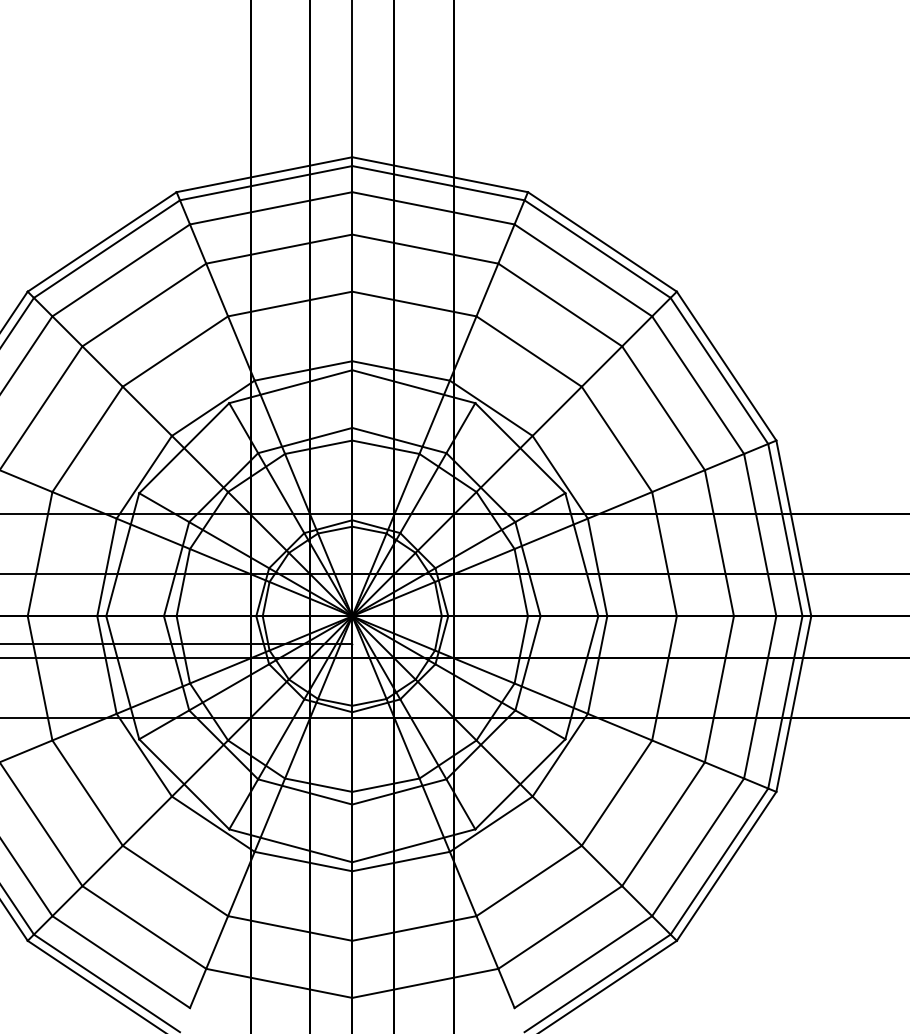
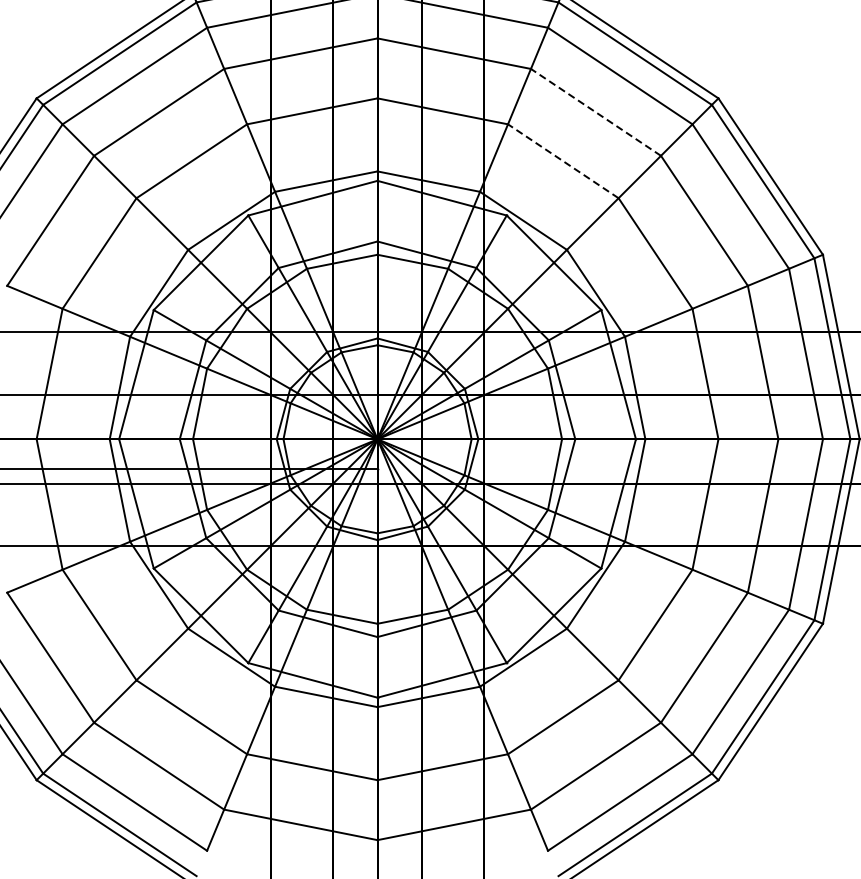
line: (559, 304) -> (595, 111), solid -> dashed
line: (528, 351) -> (562, 161), solid -> dashed

